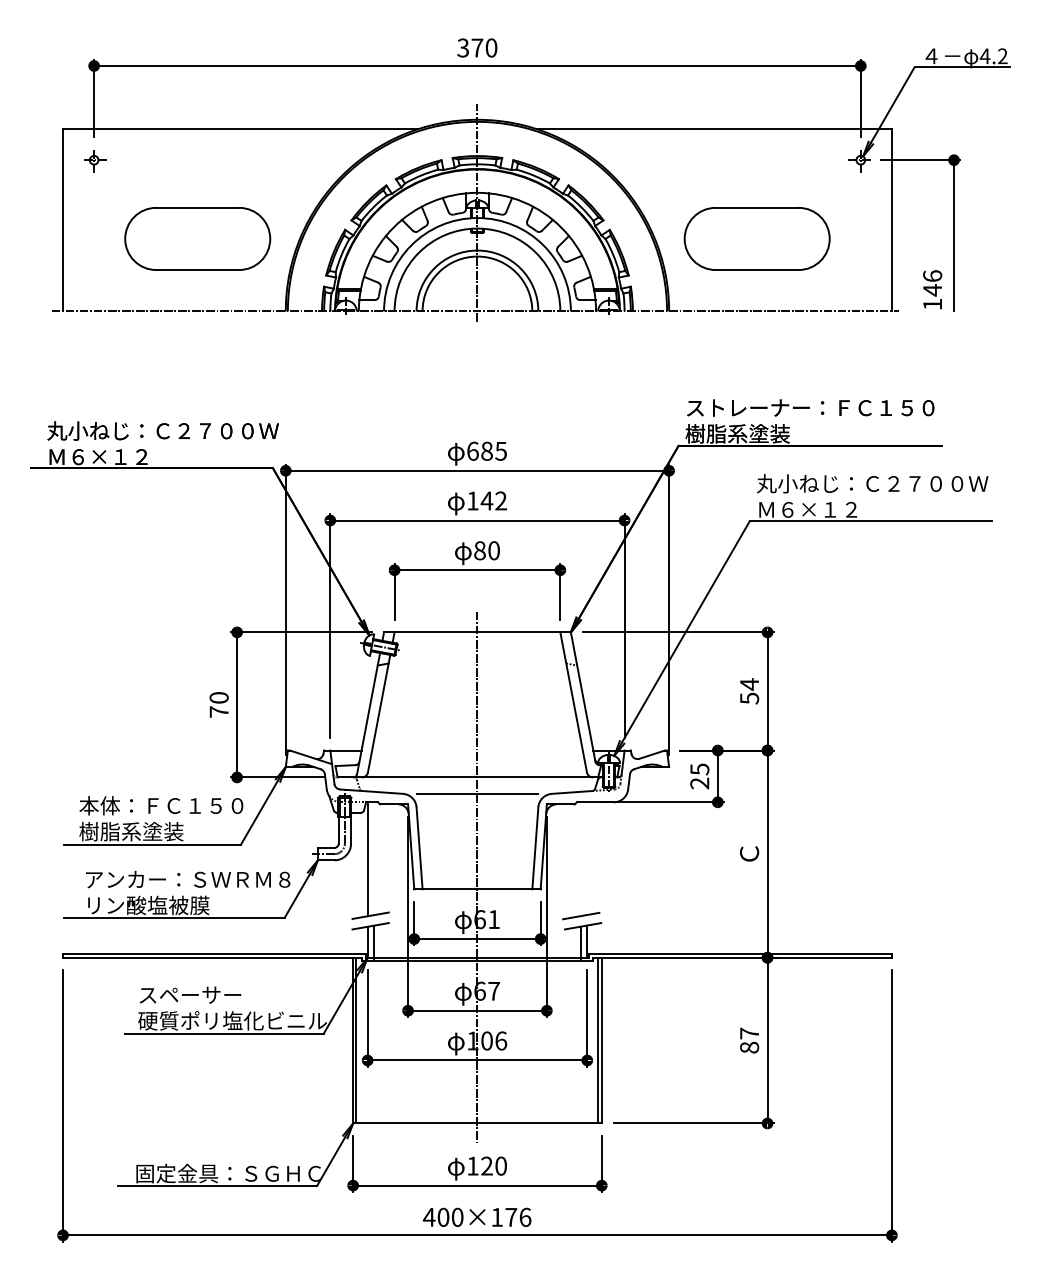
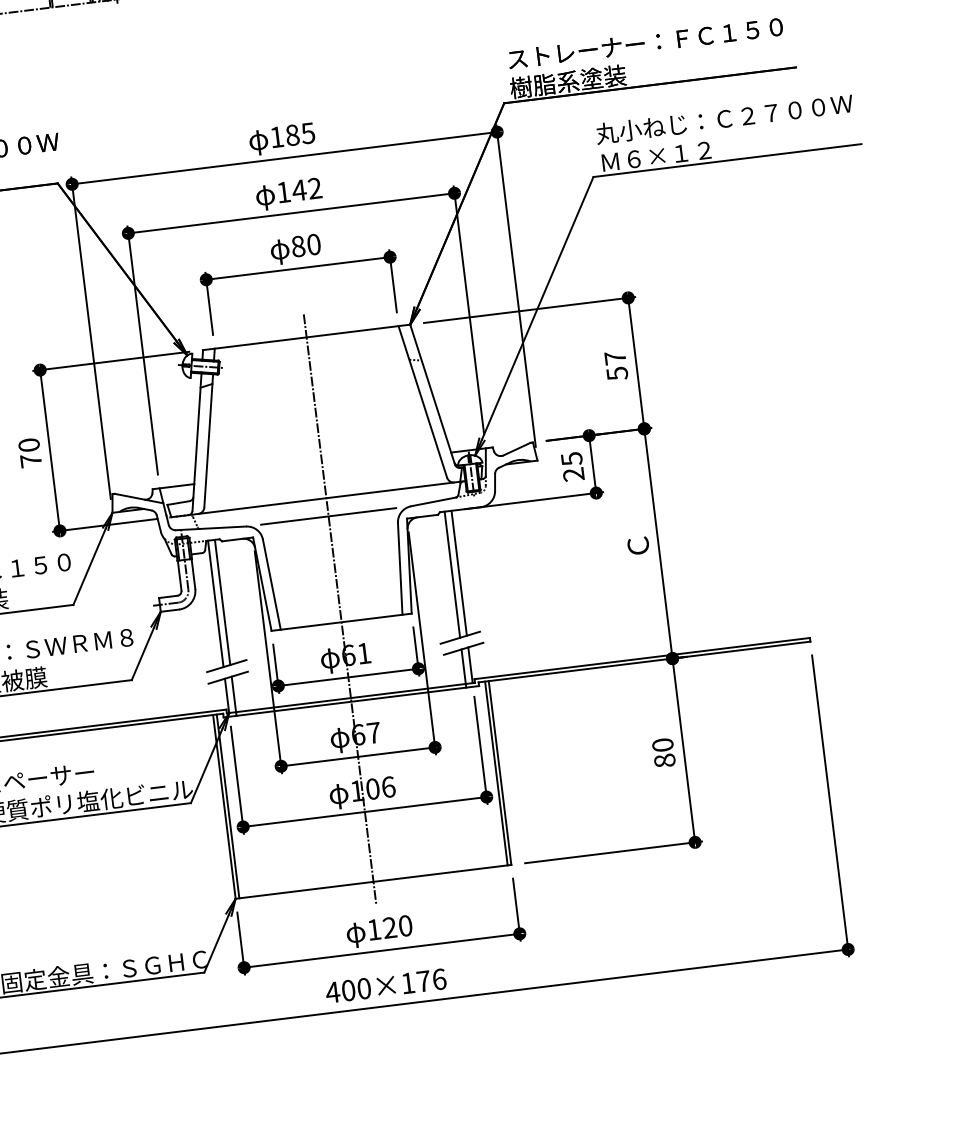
text: (472, 450) -> (276, 136), 685 -> 185
text: (749, 684) -> (615, 358), 54 -> 57
line: (373, 858) -> (222, 602), added
line: (587, 858) -> (459, 573), added
line: (581, 859) -> (452, 575), added
text: (749, 1033) -> (662, 745), 87 -> 80

